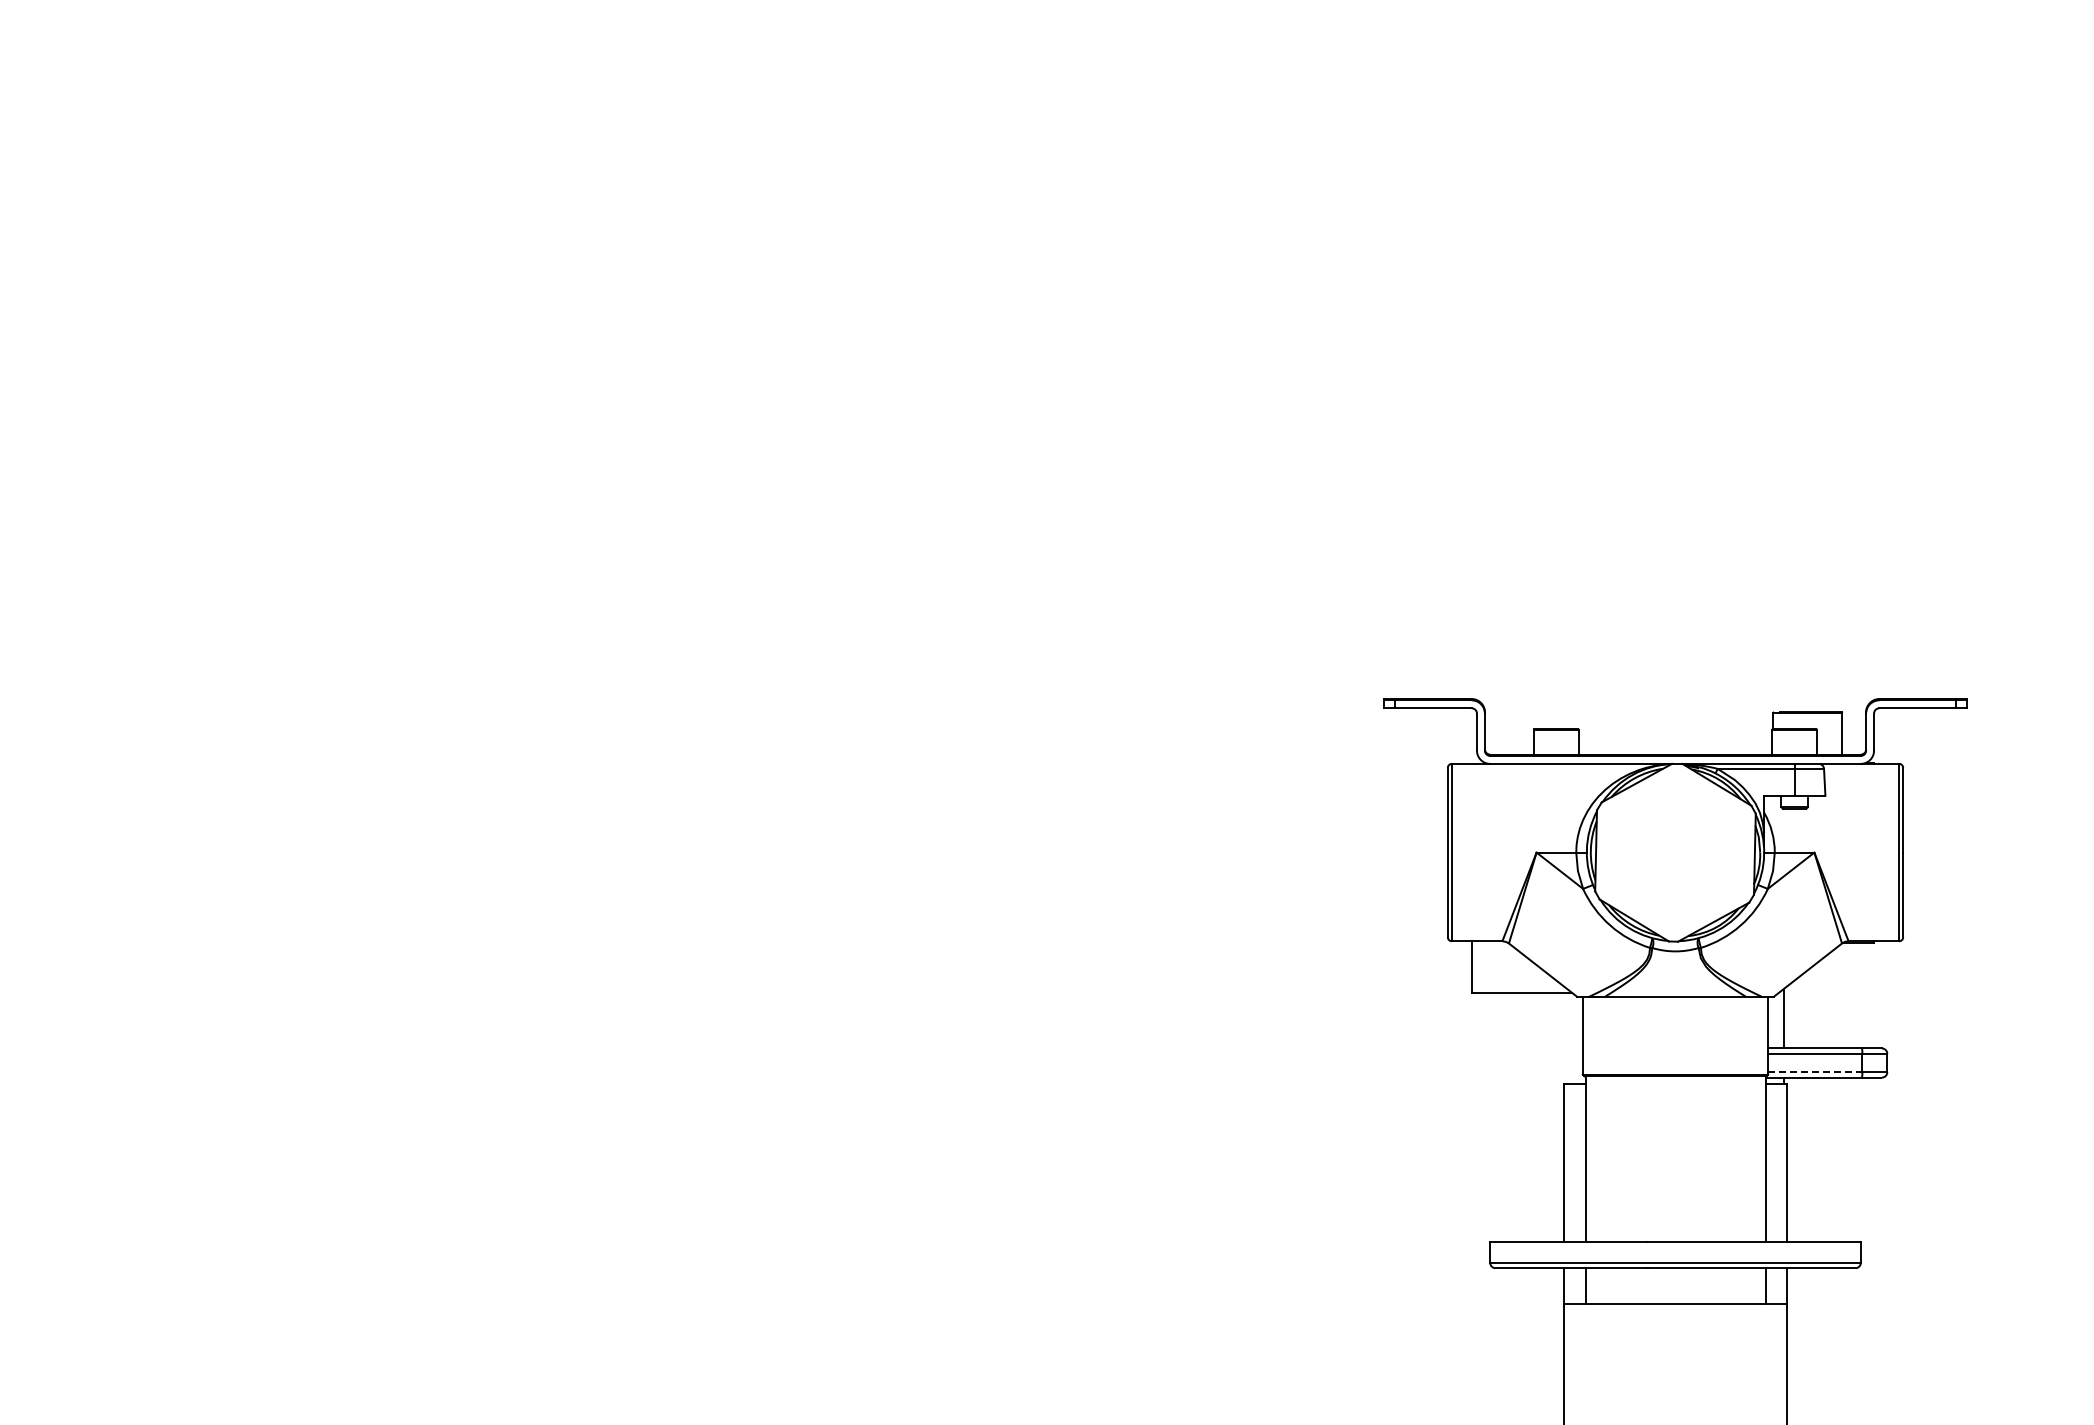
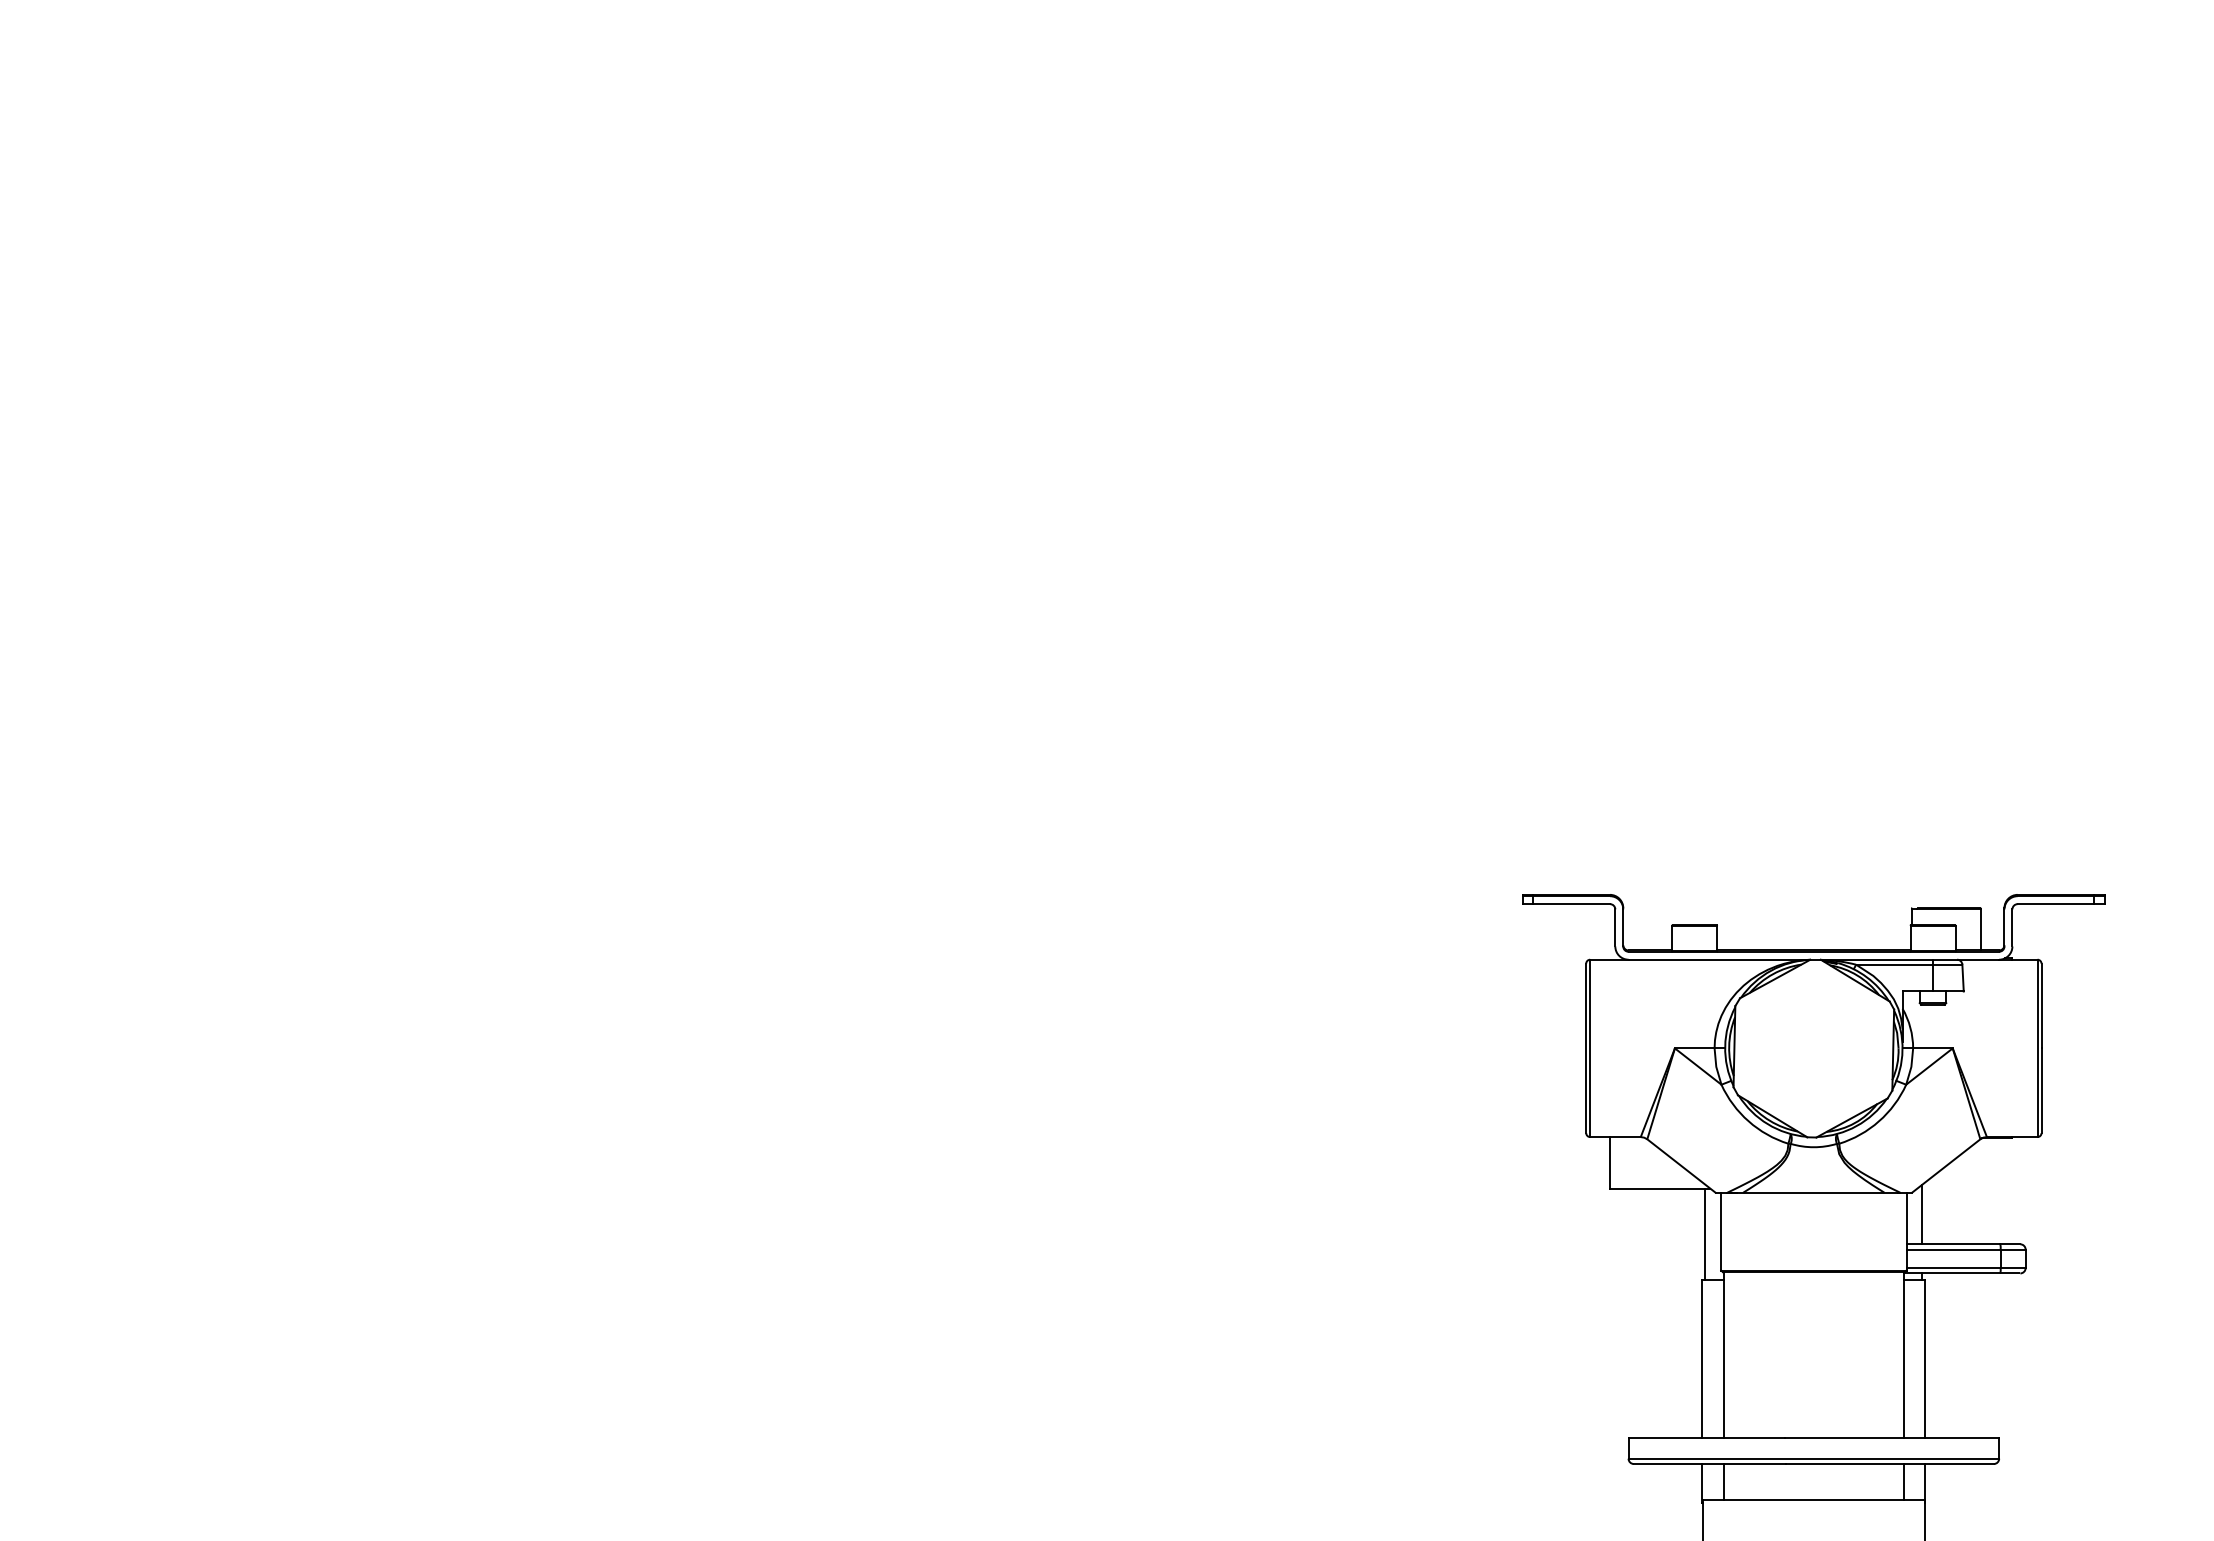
line: (1567, 1038) -> (1705, 1234), added
line: (1816, 1072) -> (1954, 1268), dashed -> solid

